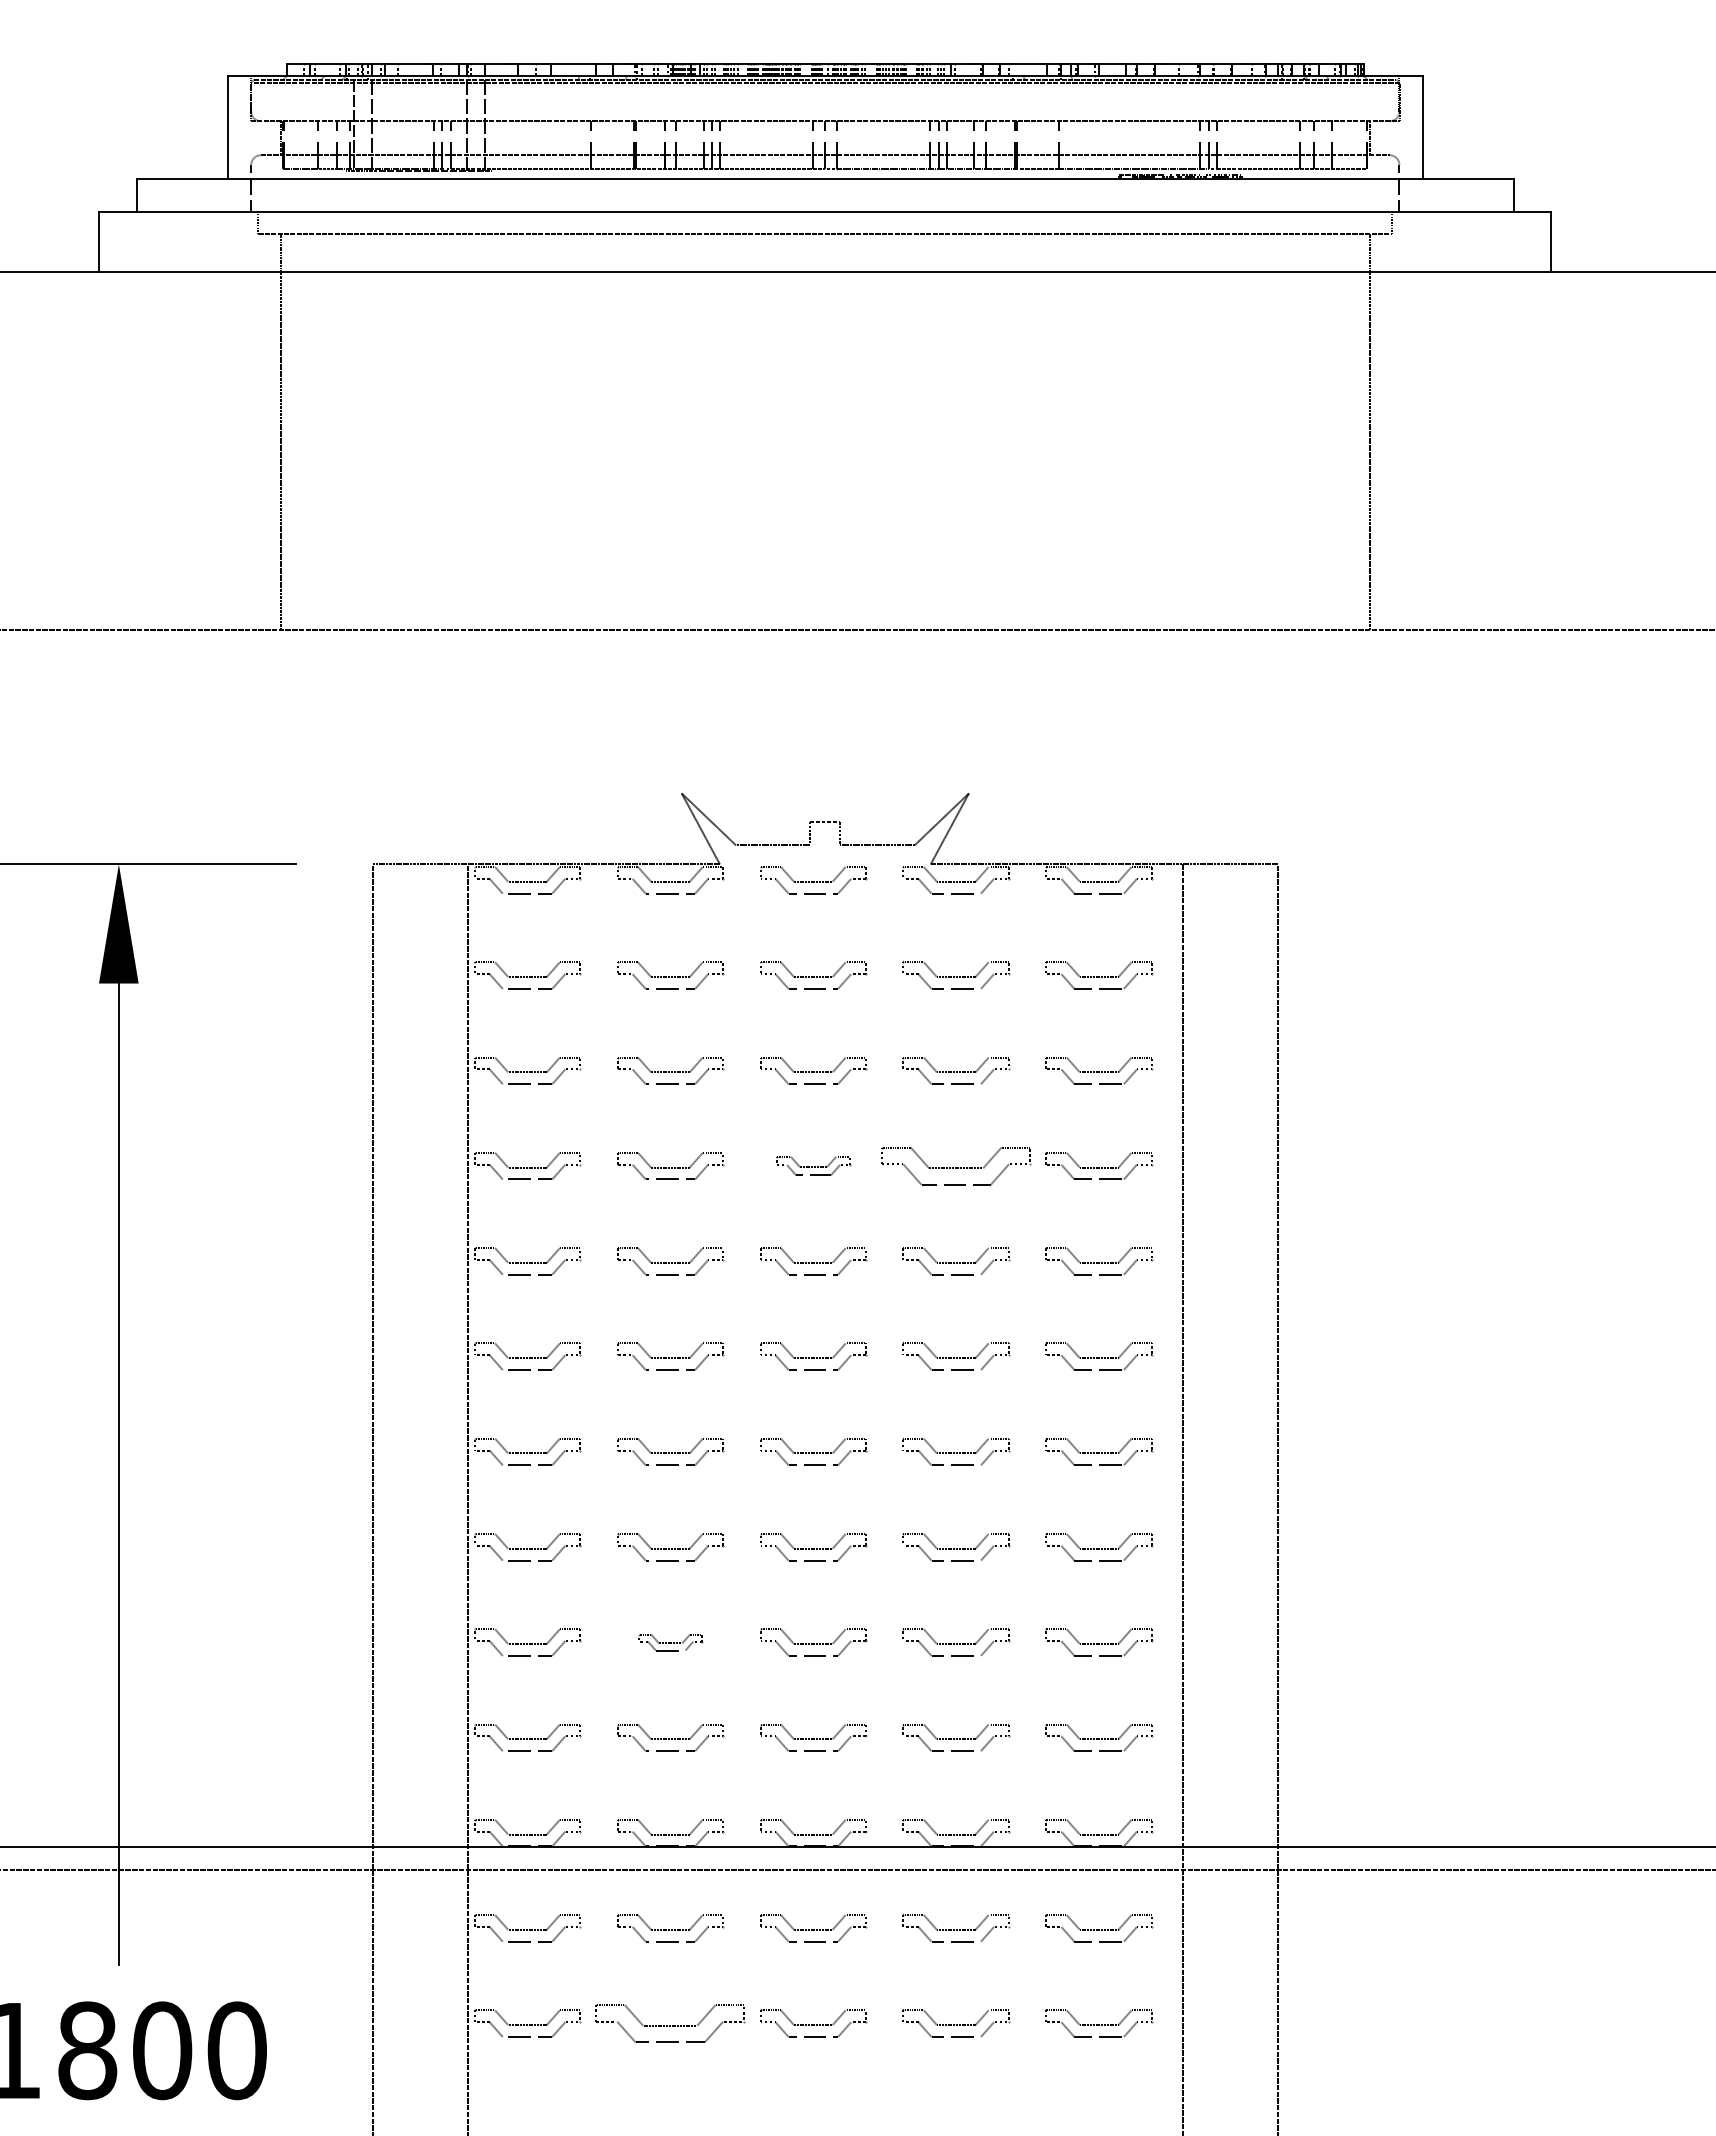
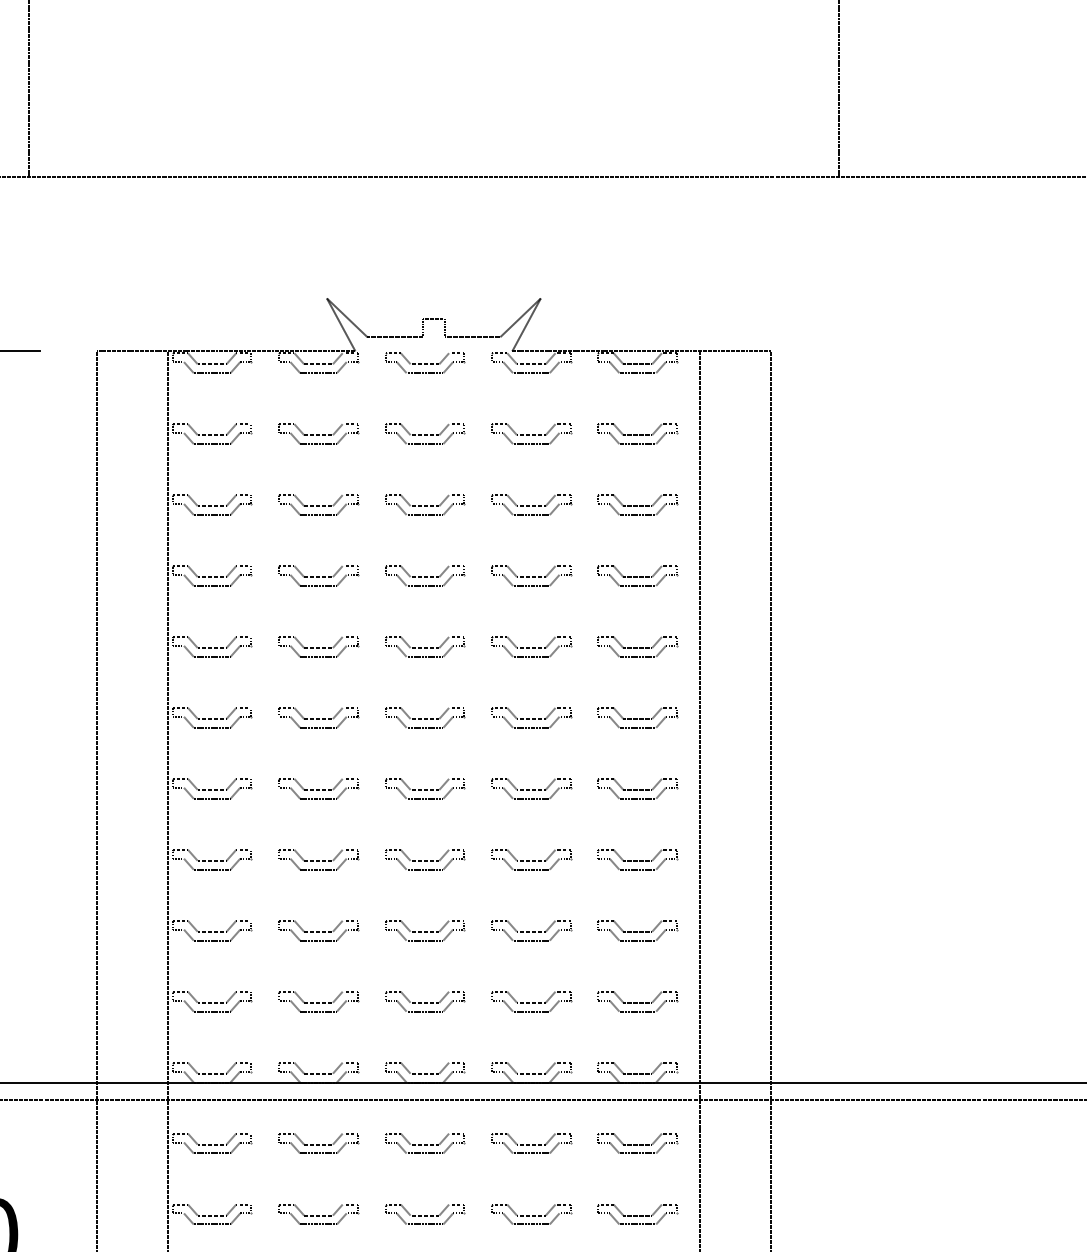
part: (813, 1165) -> (425, 575), size x1.43
part: (956, 1165) -> (531, 575), size x0.71
part: (670, 1642) -> (318, 930), size x1.67
part: (670, 2023) -> (318, 1214), size x0.71

